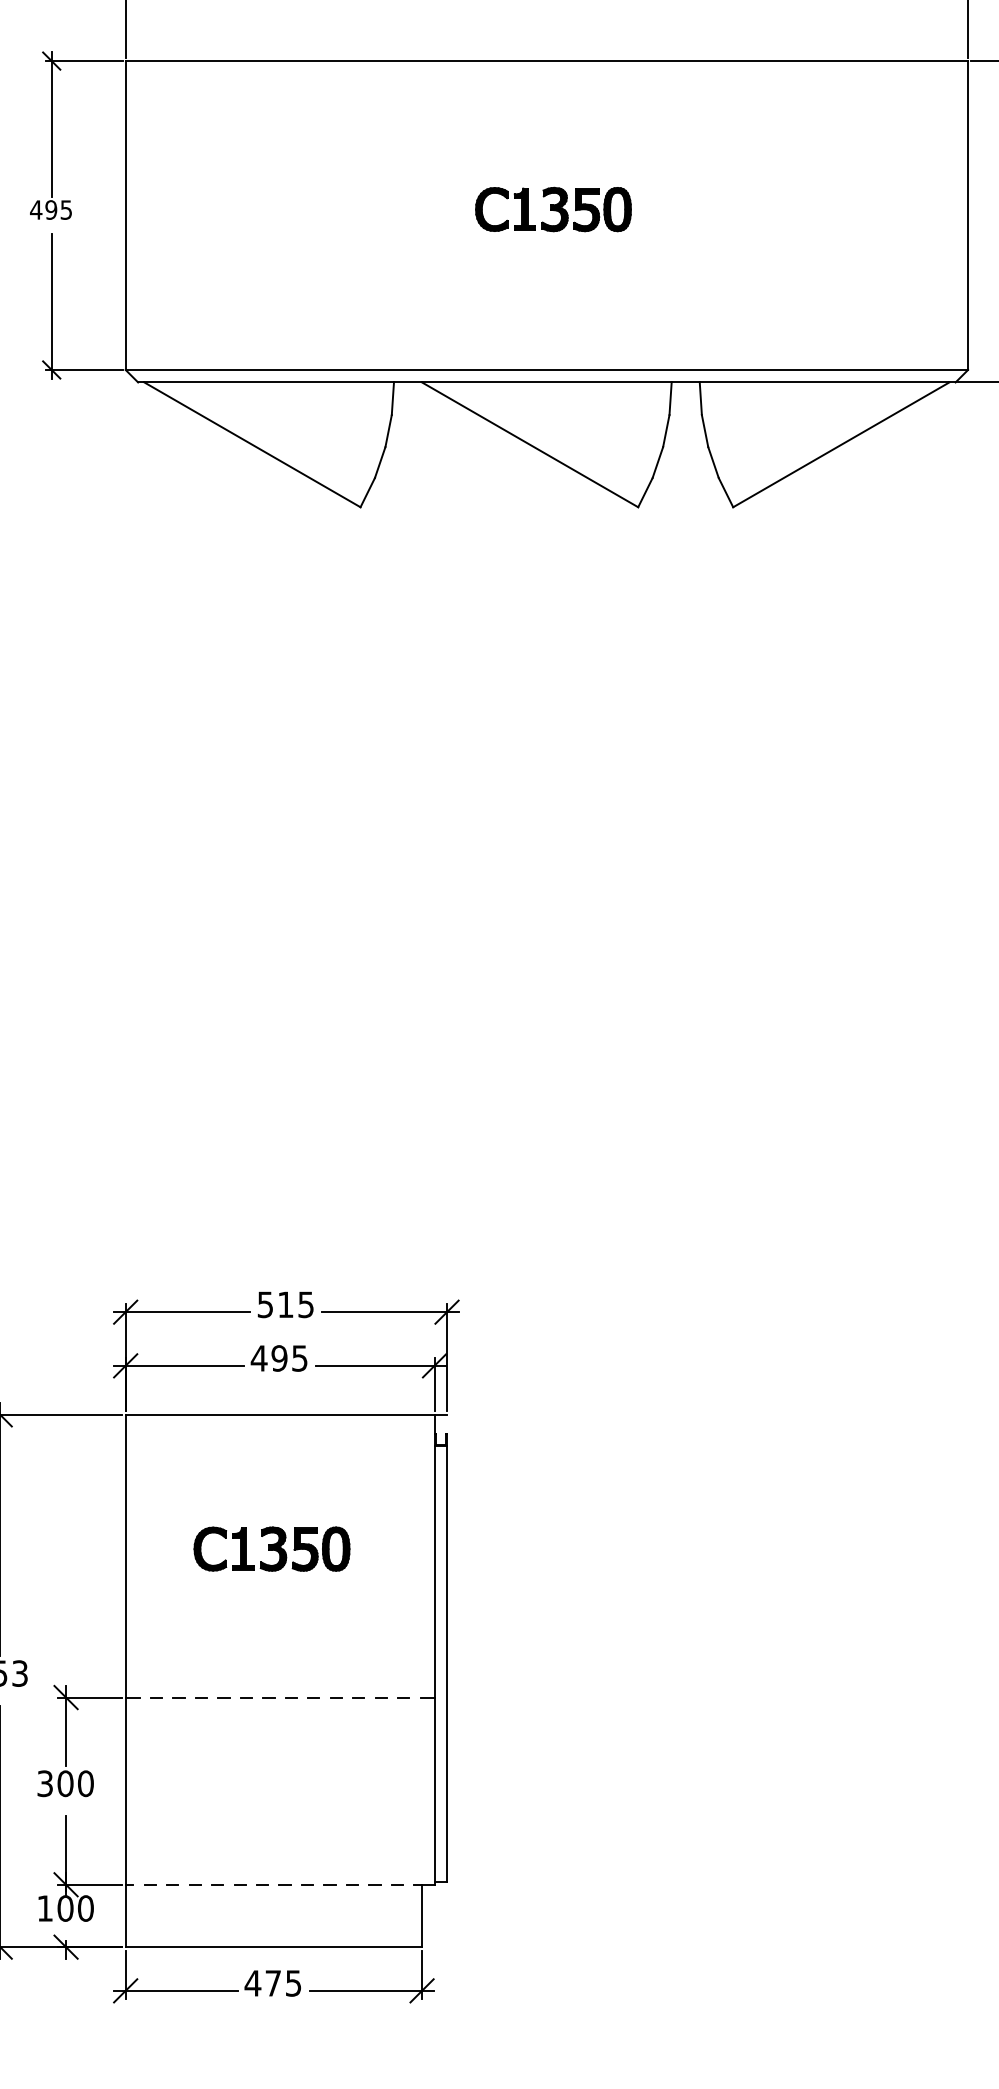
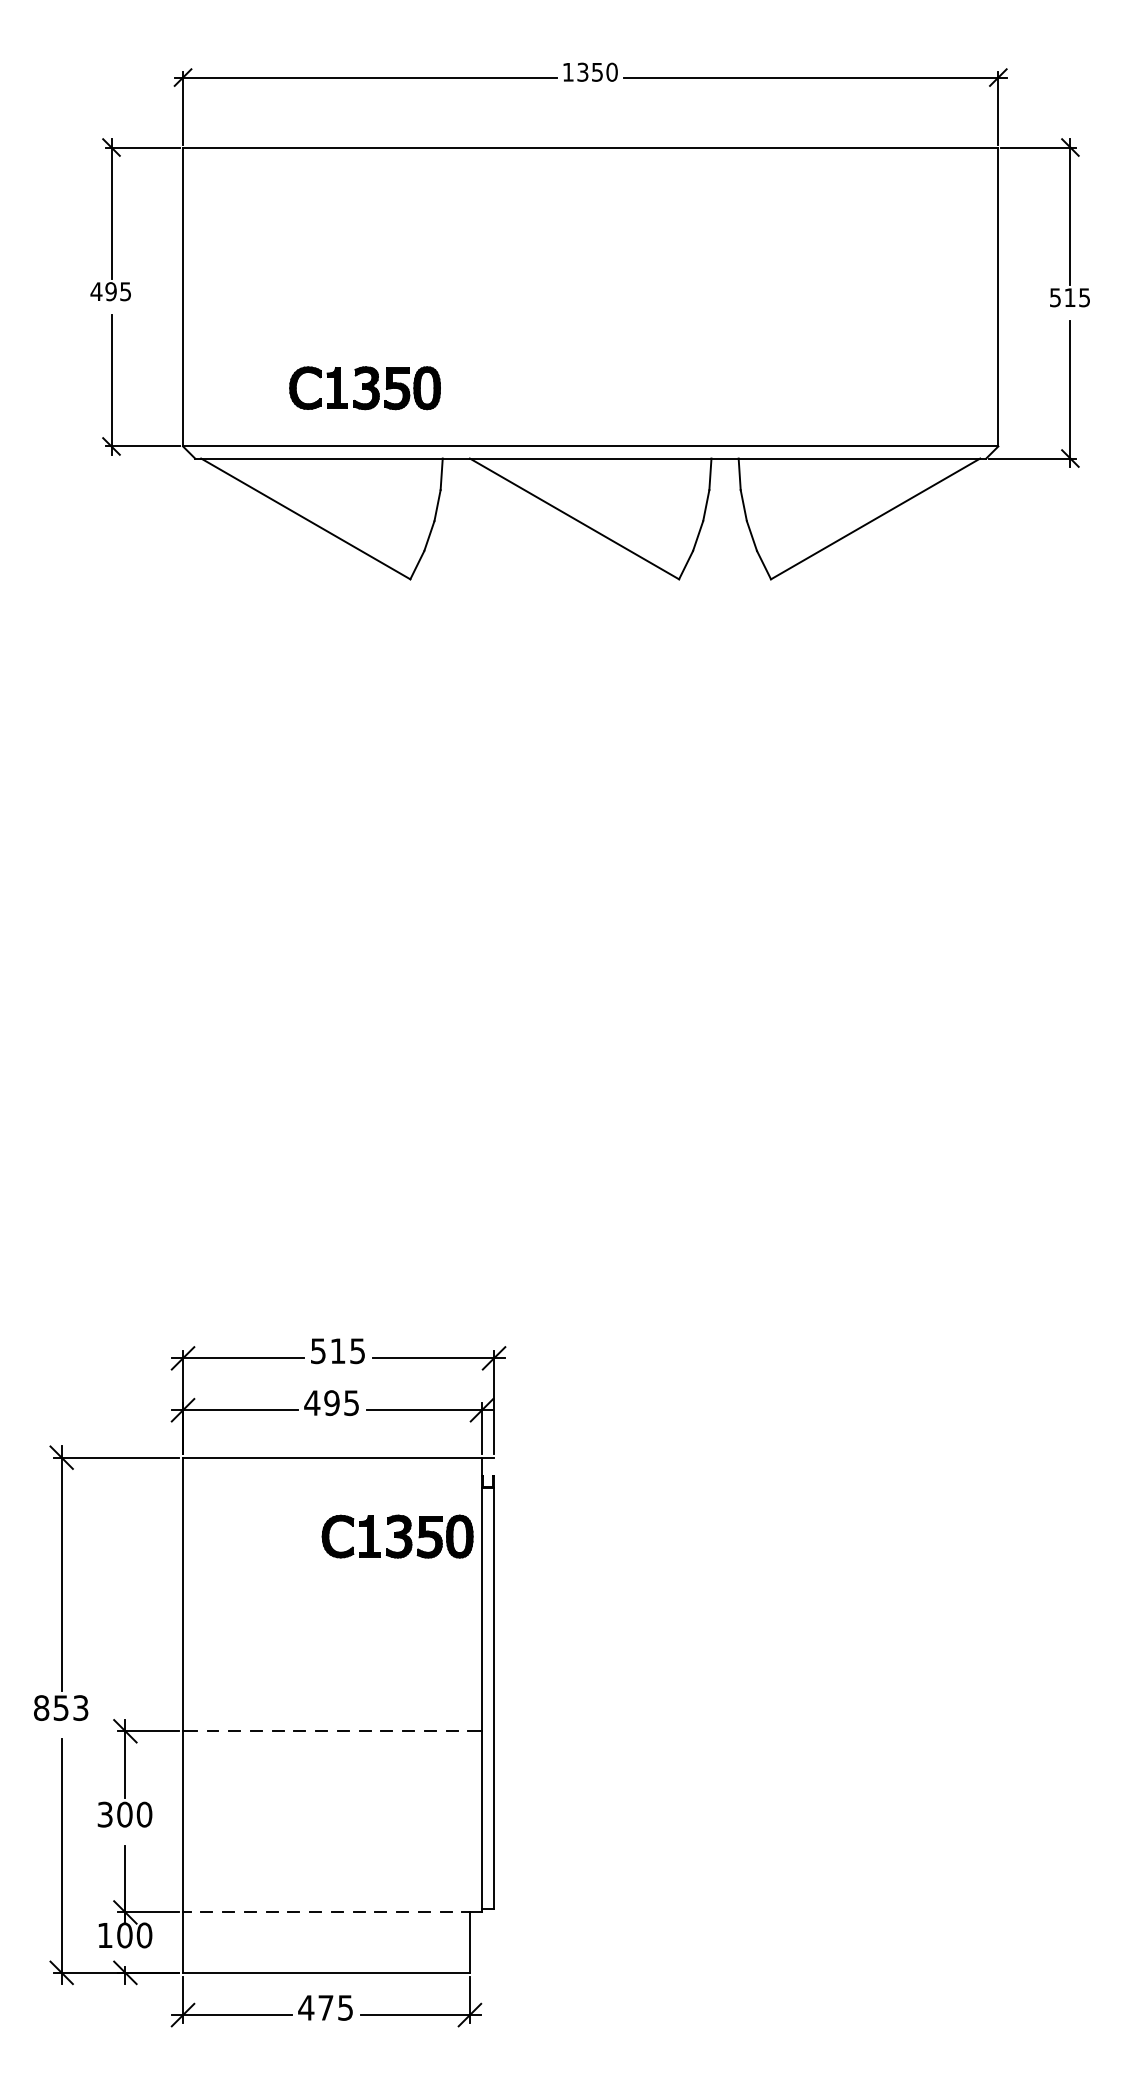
part: (552, 209) -> (364, 388), moved
part: (271, 1548) -> (397, 1536), moved

